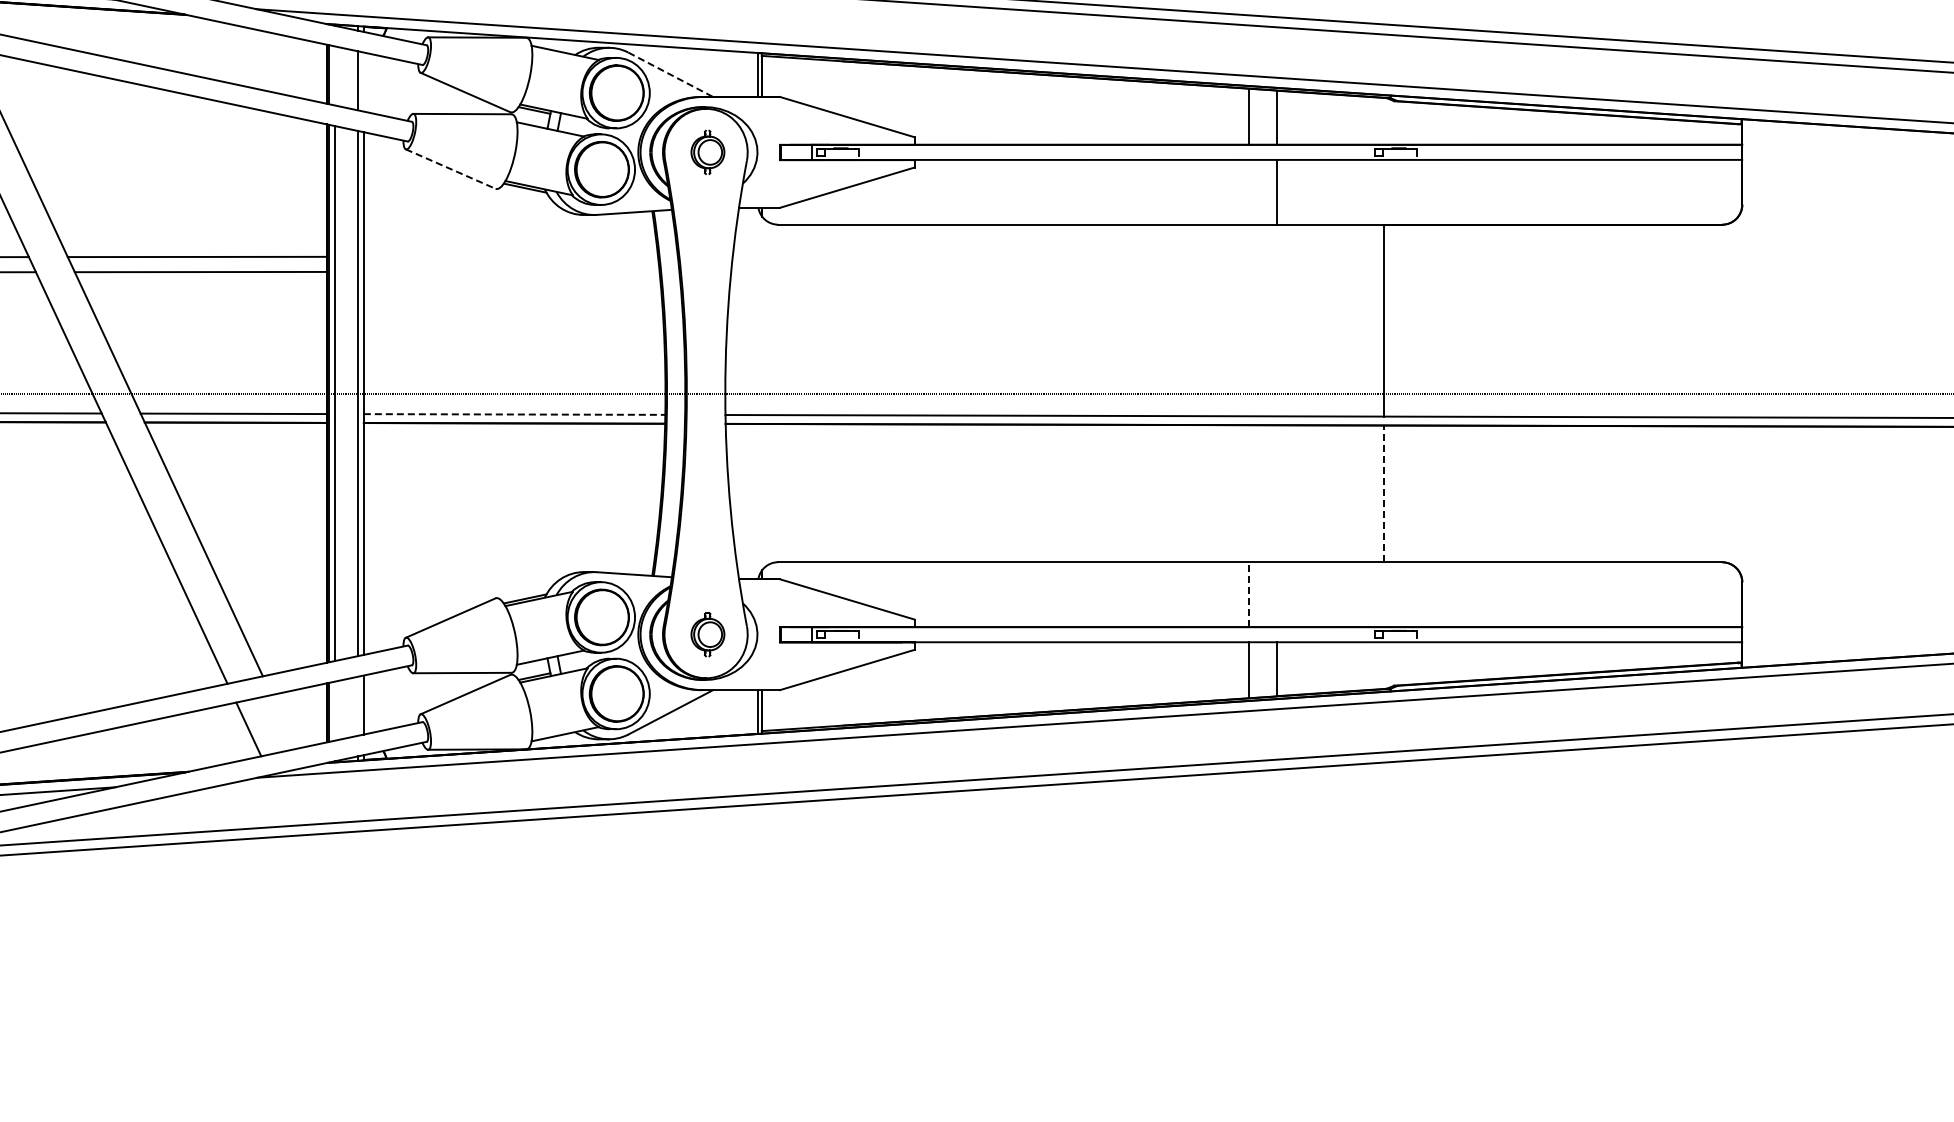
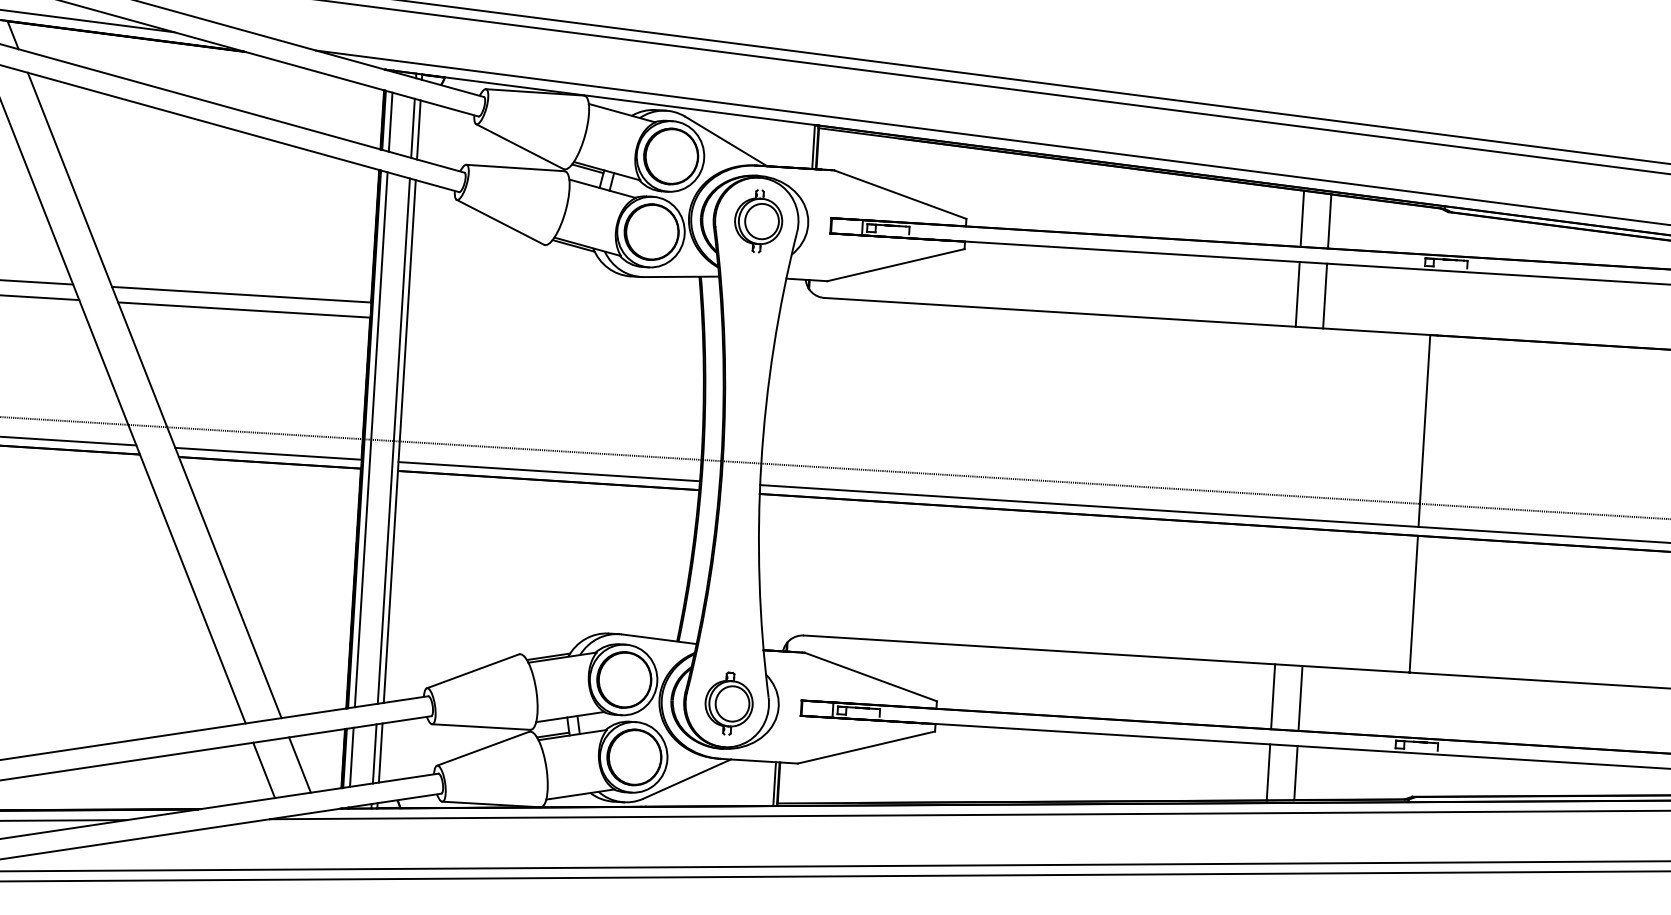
line: (670, 74) -> (725, 141), dashed -> solid
line: (335, 75) -> (390, 121), added
line: (363, 81) -> (418, 129), added
part: (707, 152) -> (758, 221), size x1.43
line: (451, 169) -> (501, 222), dashed -> solid
line: (1249, 191) -> (1297, 293), added
line: (514, 414) -> (549, 471), dashed -> solid
line: (1383, 493) -> (1413, 603), dashed -> solid
line: (1249, 594) -> (1273, 696), dashed -> solid
line: (1276, 594) -> (1300, 698), added
part: (707, 634) -> (728, 703), size x1.43
line: (357, 705) -> (374, 753), added
line: (335, 710) -> (352, 756), added
line: (283, 721) -> (299, 764), added

